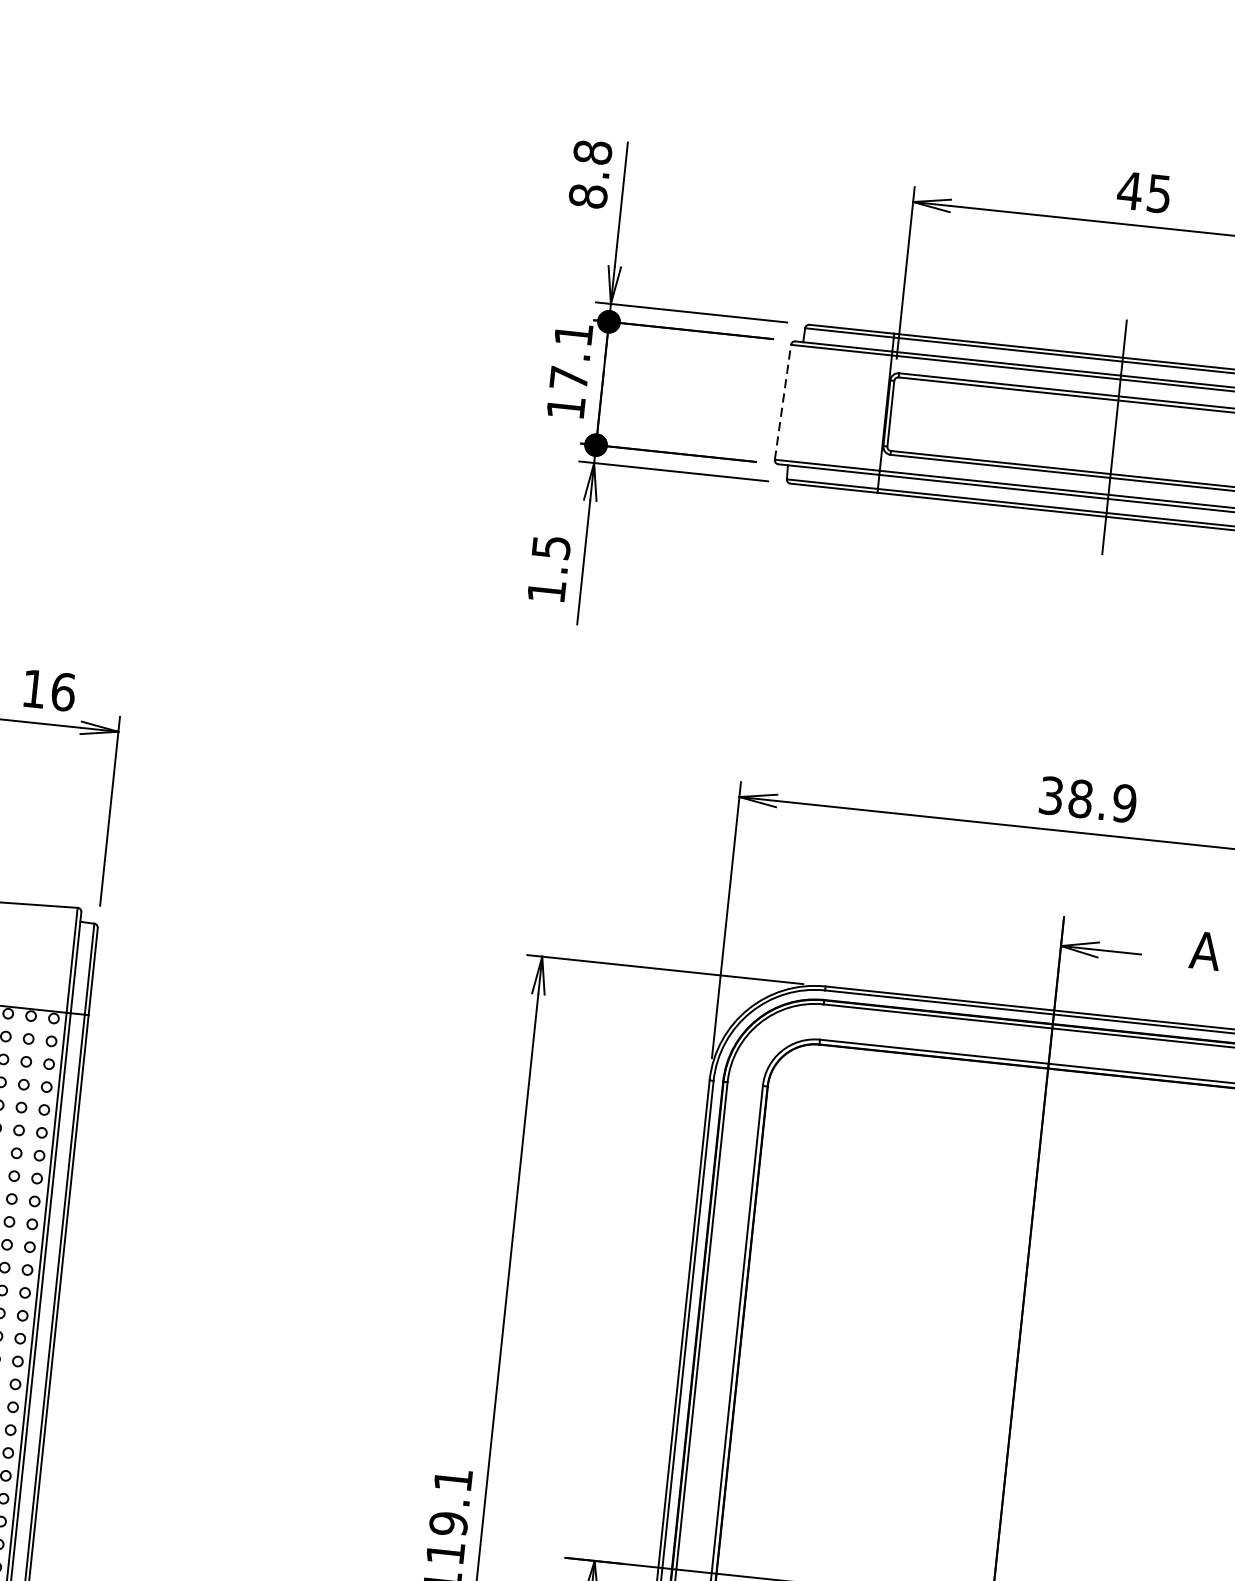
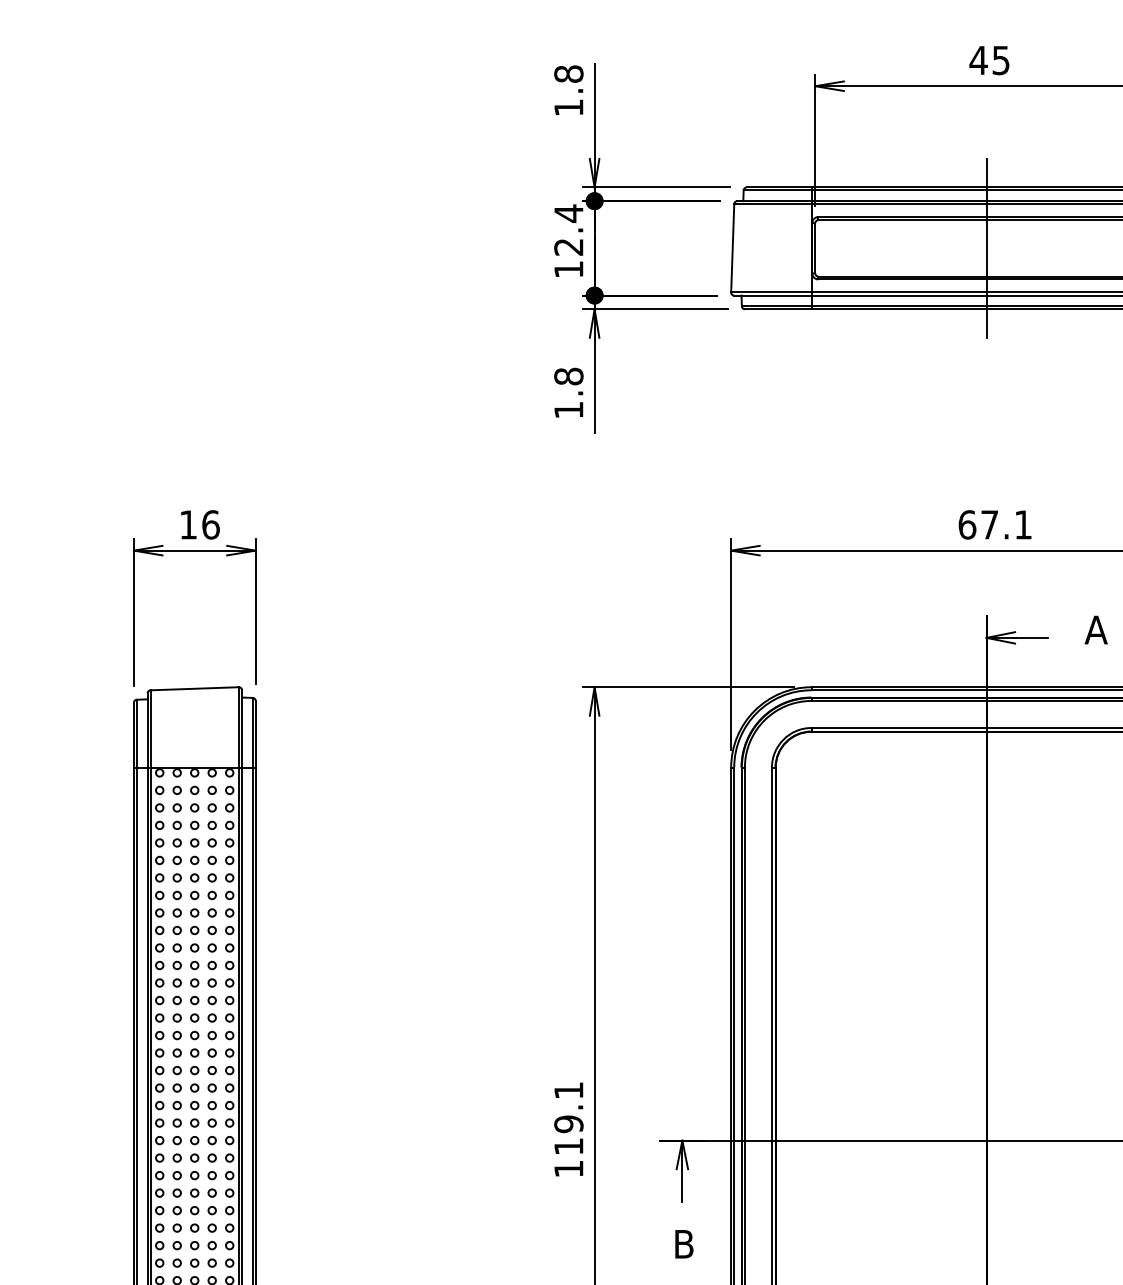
text: (587, 195) -> (568, 107), 8.8 -> 1.8
text: (571, 355) -> (568, 229), 17.1 -> 12.4
line: (782, 401) -> (732, 247), dashed -> solid
text: (550, 547) -> (568, 376), 1.5 -> 1.8
text: (1088, 799) -> (995, 524), 38.9 -> 67.1

